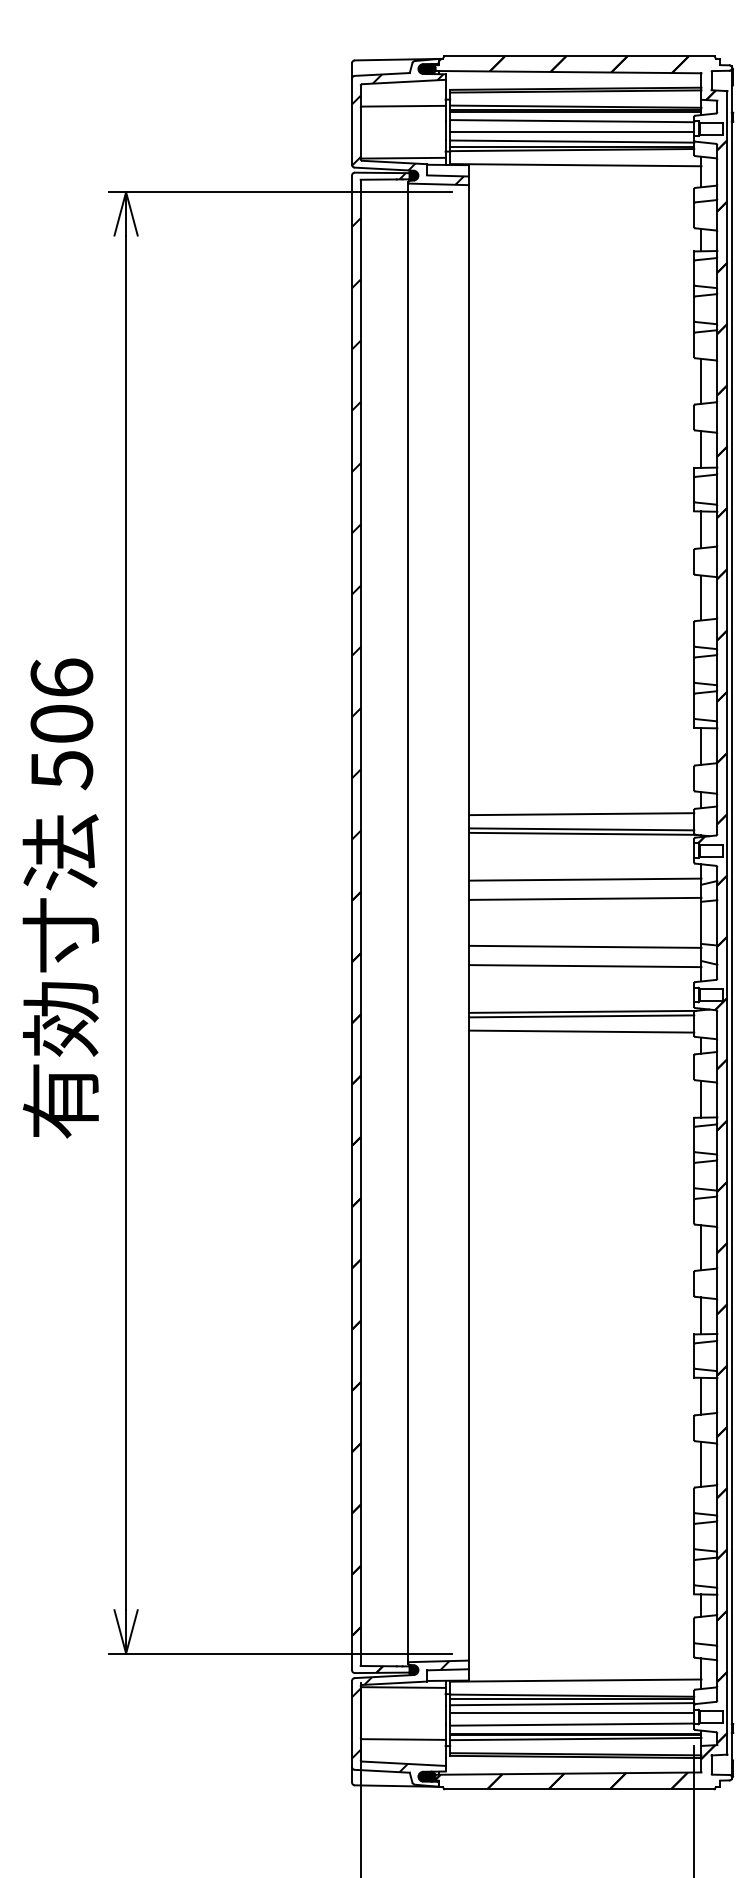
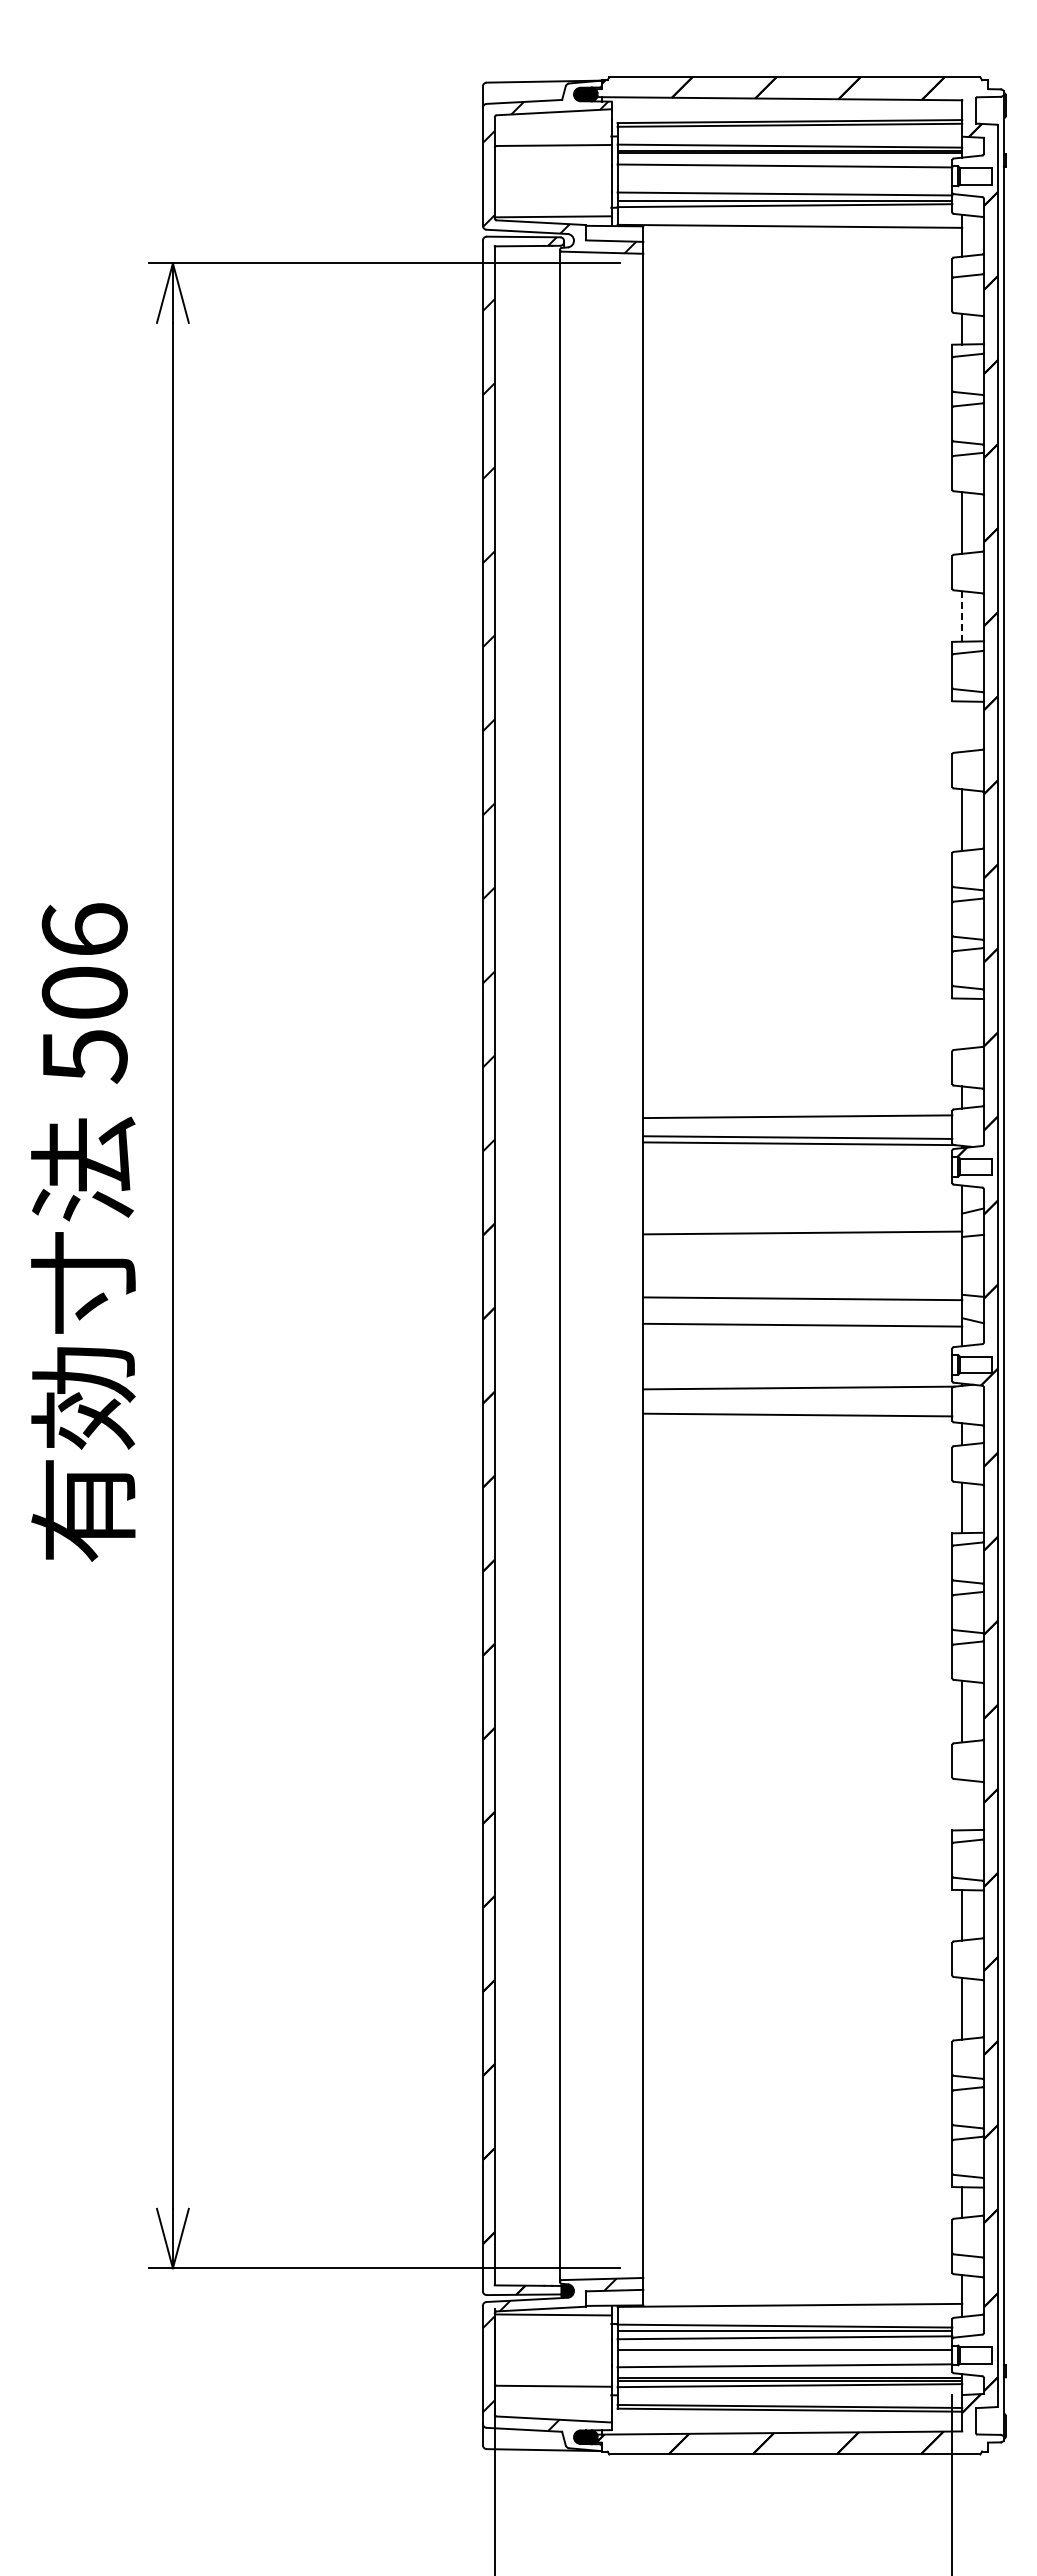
line: (571, 132) -> (784, 181), removed
fill: (412, 175) -> (566, 240), removed
line: (701, 449) -> (962, 616), solid -> dashed
line: (701, 529) -> (962, 726), removed
line: (701, 746) -> (962, 1023), removed
line: (585, 879) -> (802, 1206), removed
line: (581, 1015) -> (797, 1393), removed
line: (701, 1315) -> (962, 1804), removed

